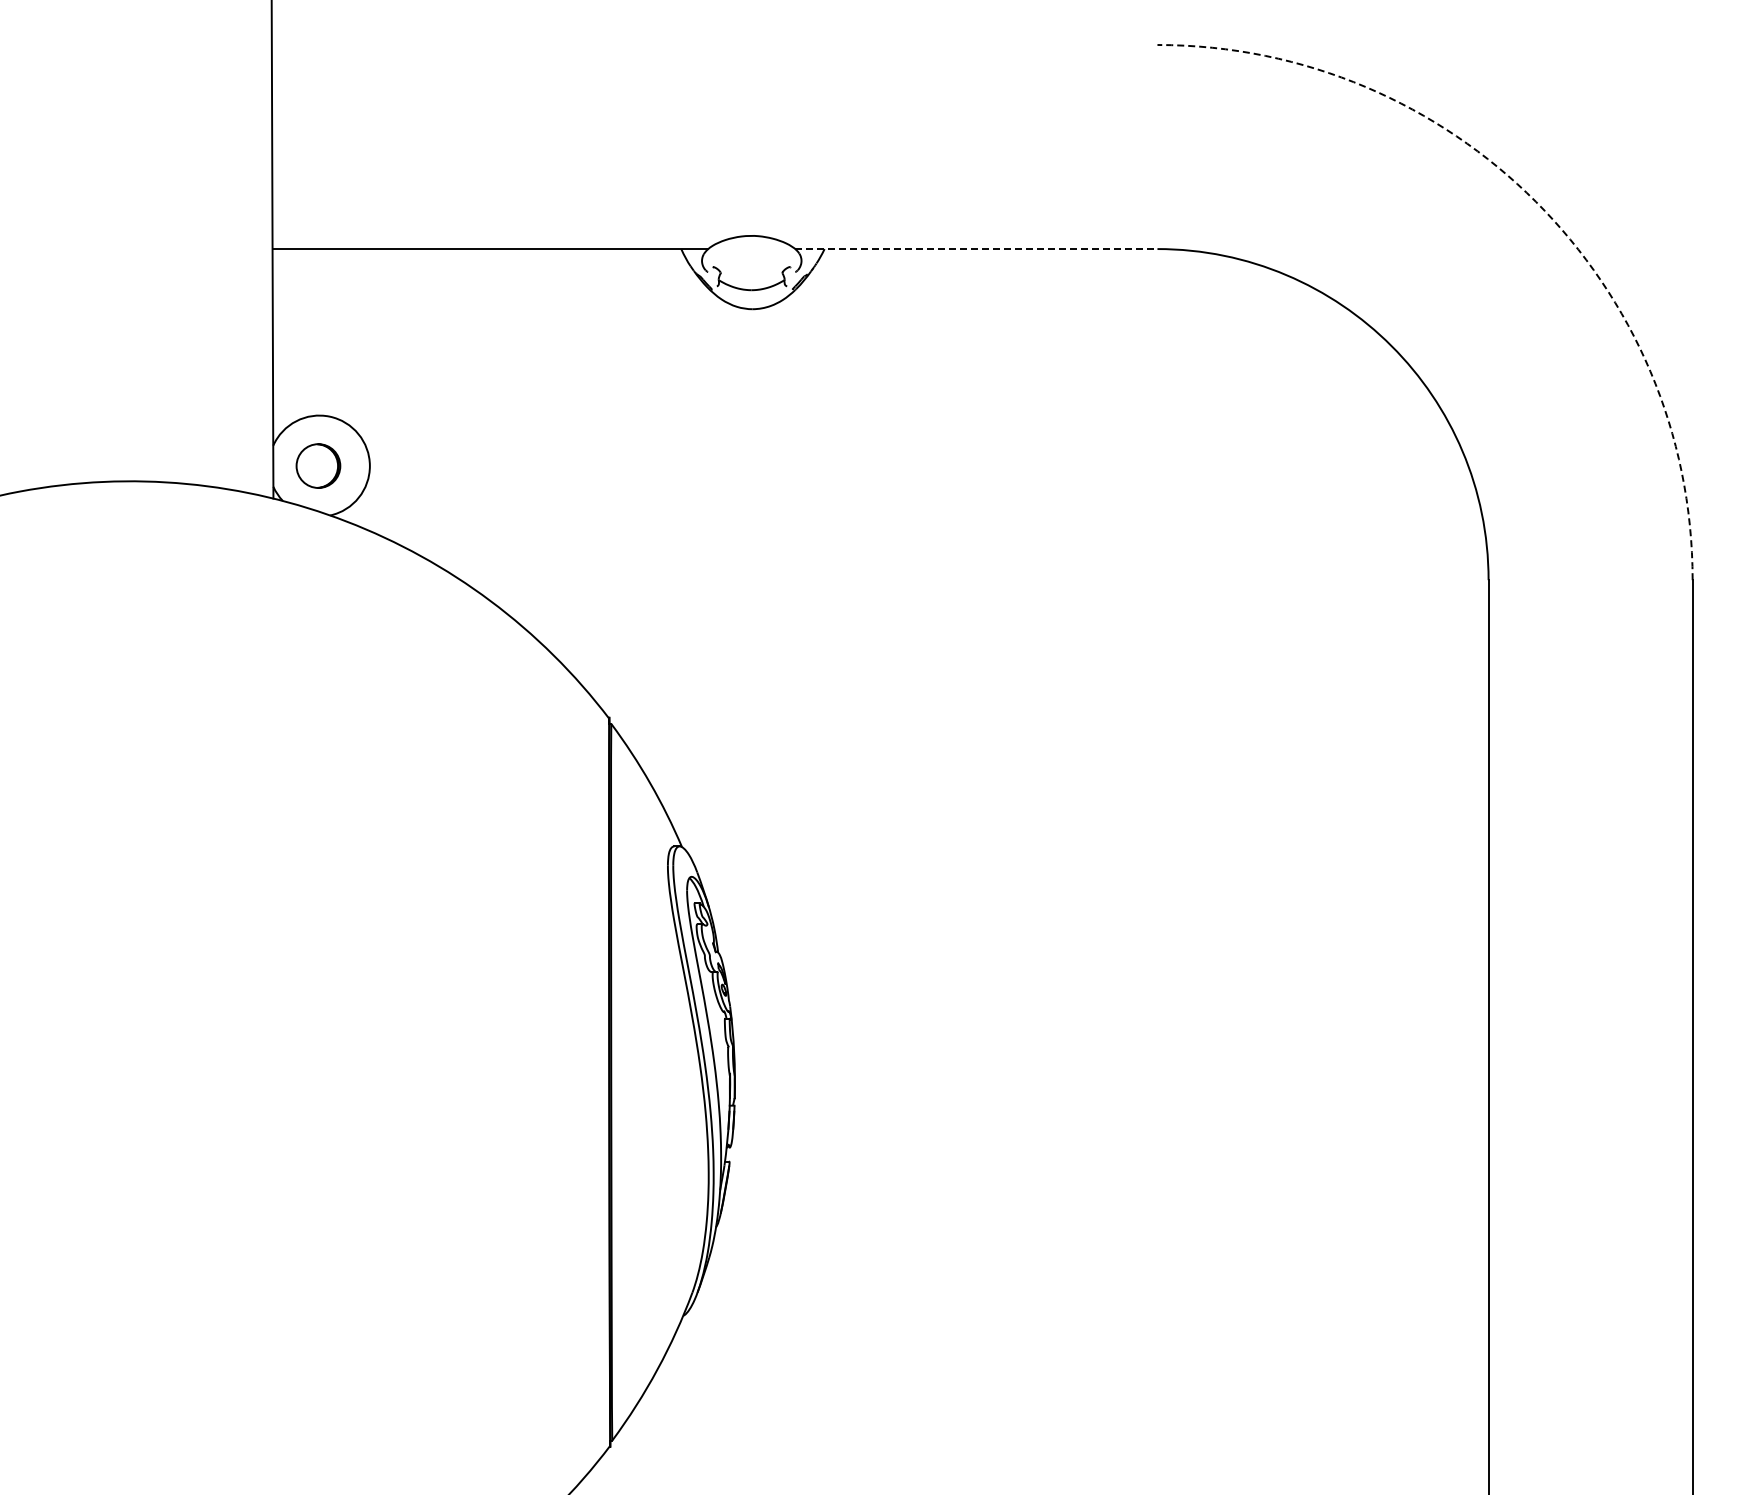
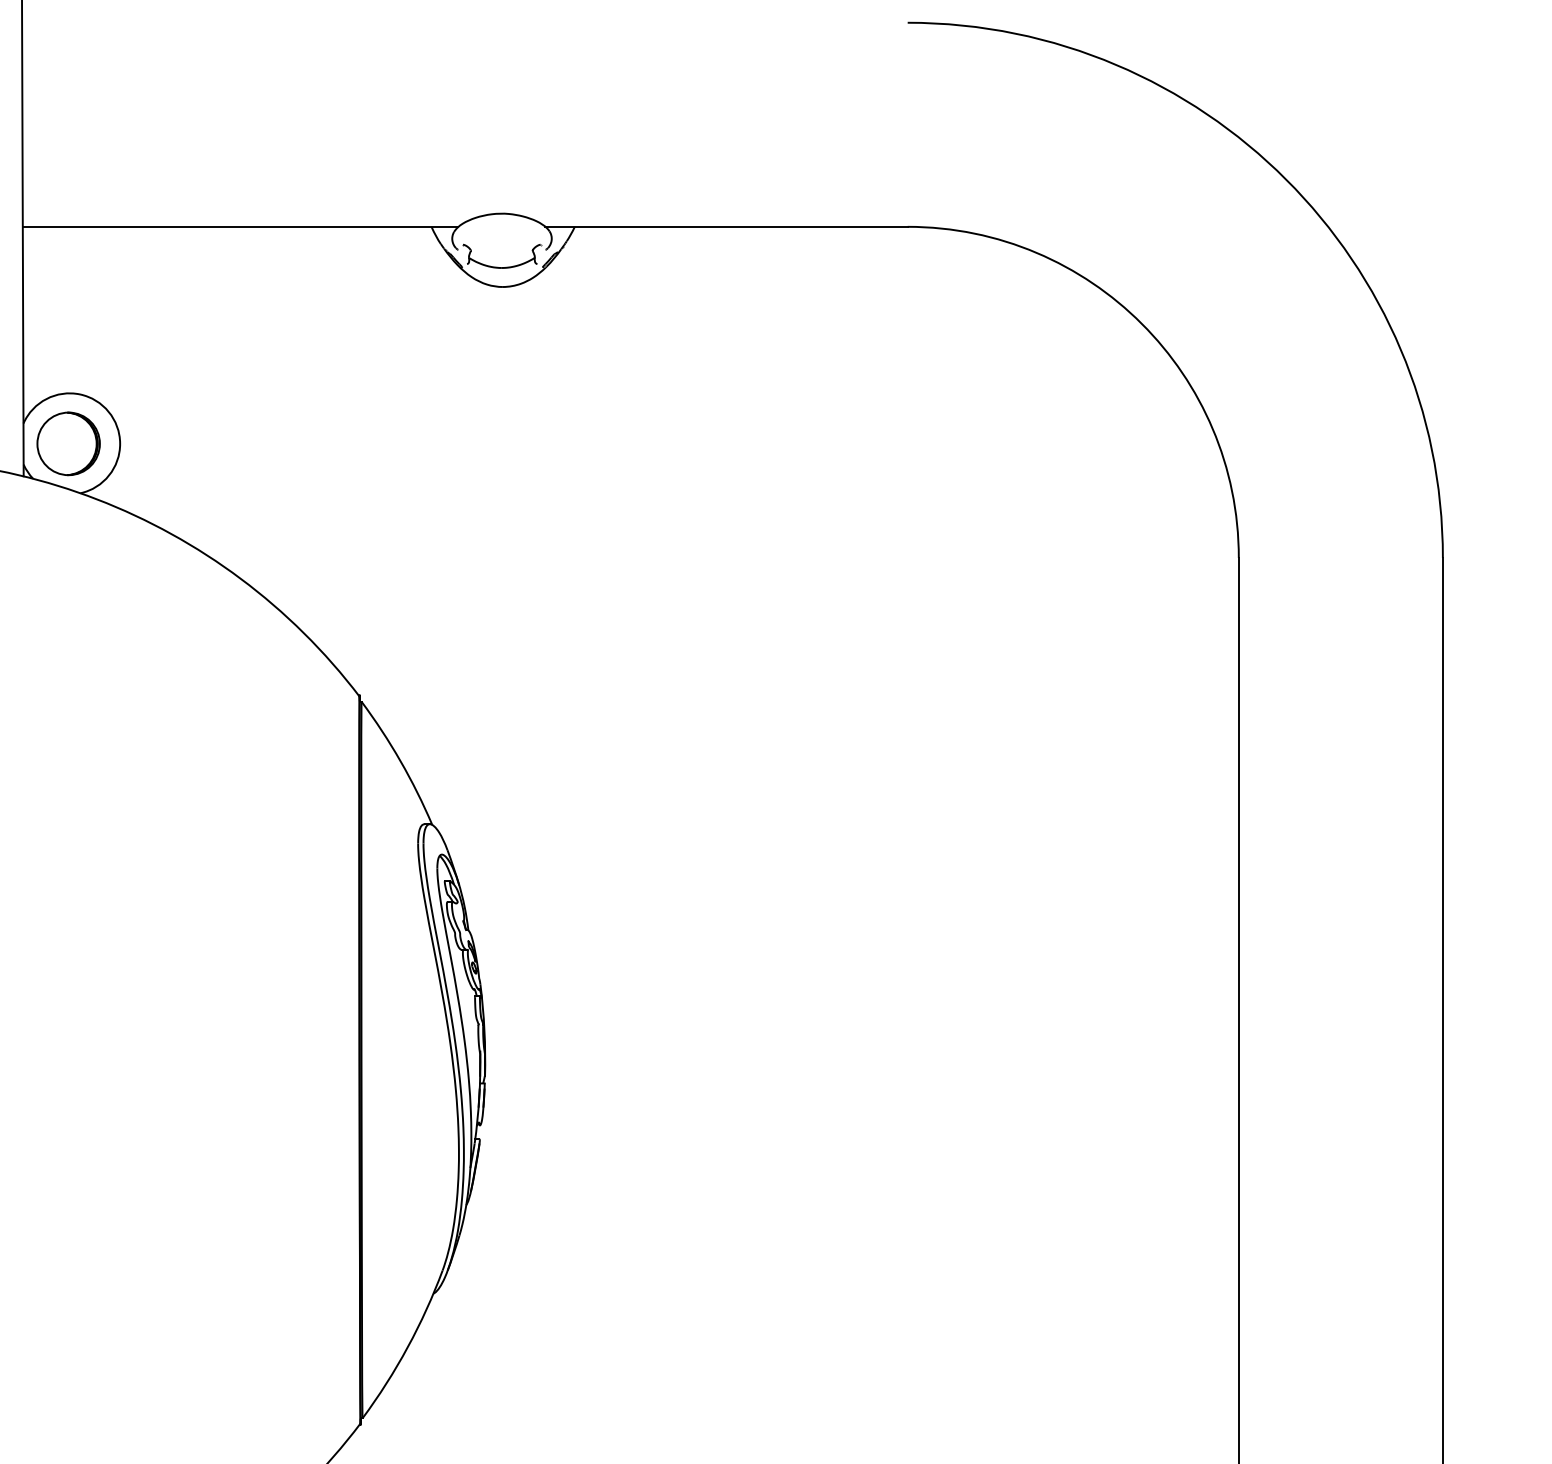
arc: (1535, 201) -> (1285, 179), dashed -> solid
line: (976, 249) -> (726, 227), dashed -> solid
part: (318, 465) -> (68, 443), size x1.43

